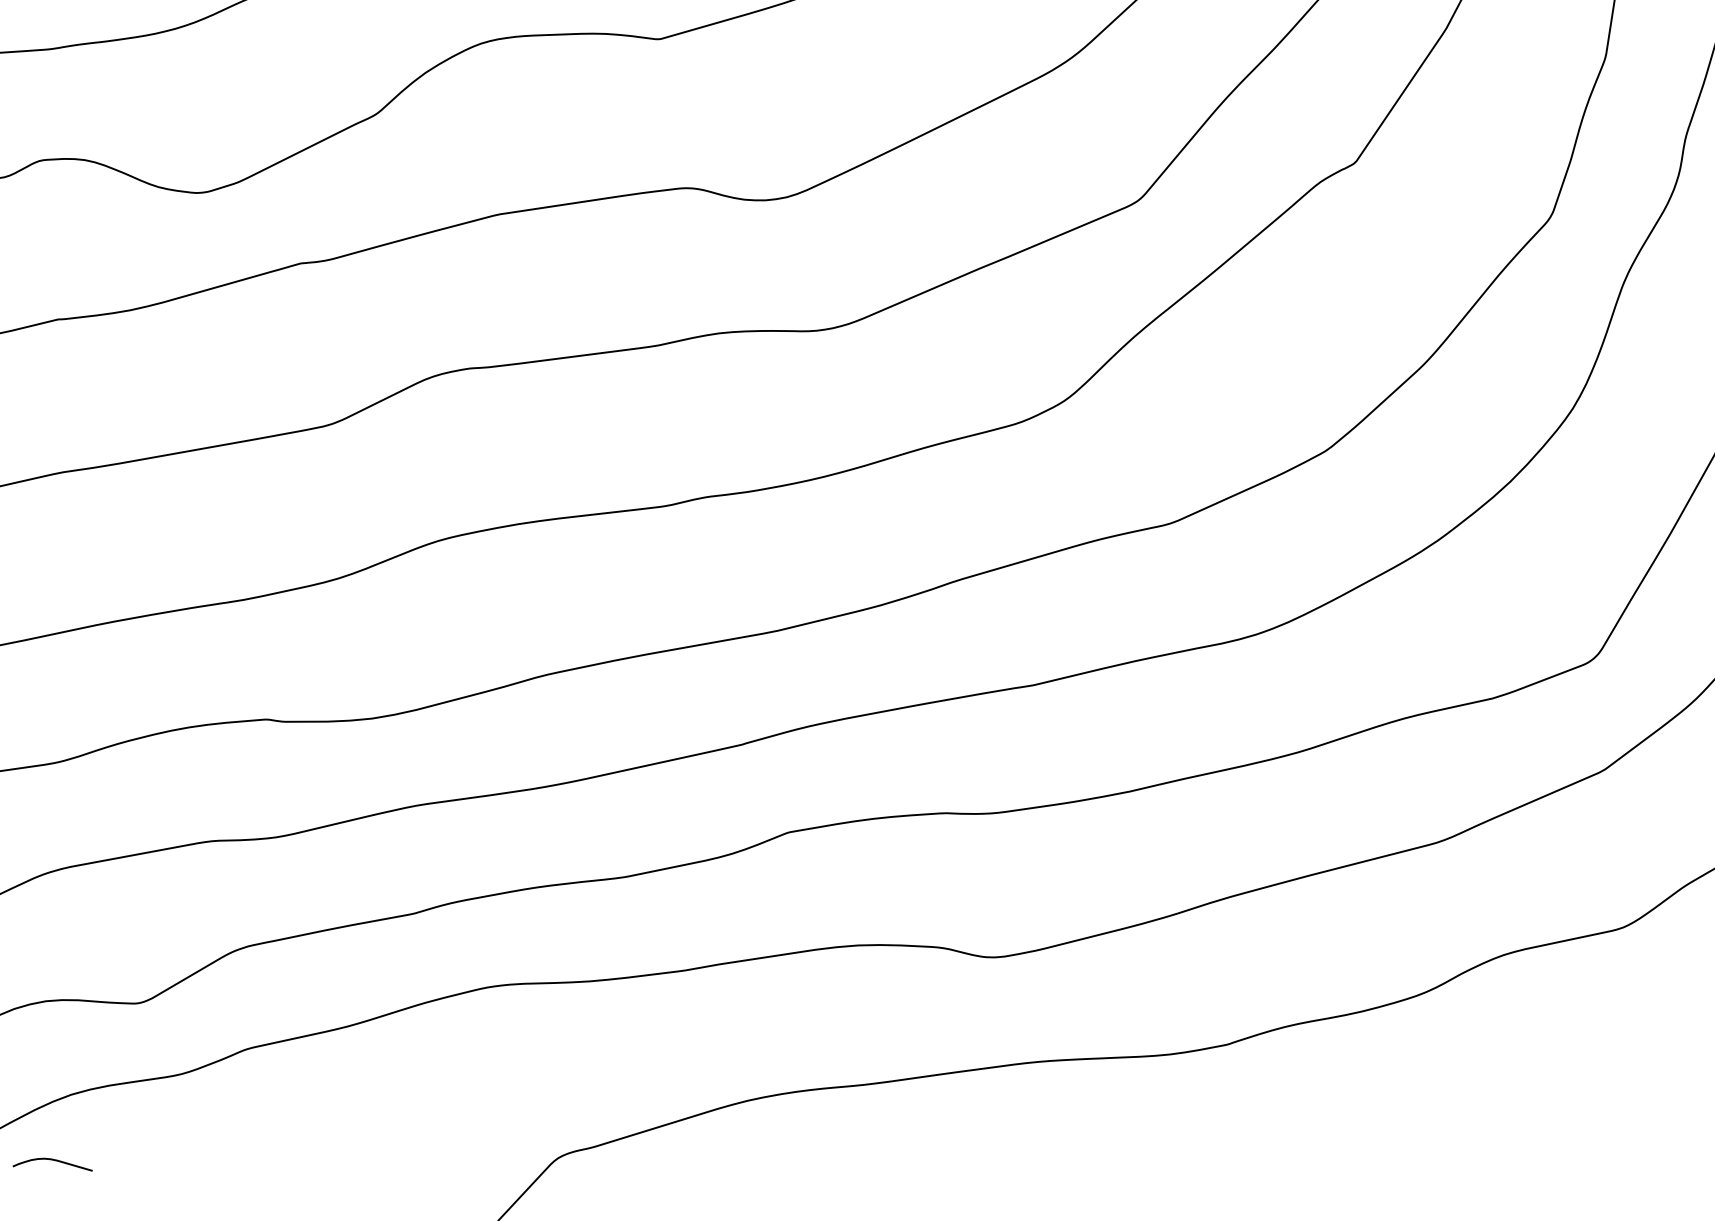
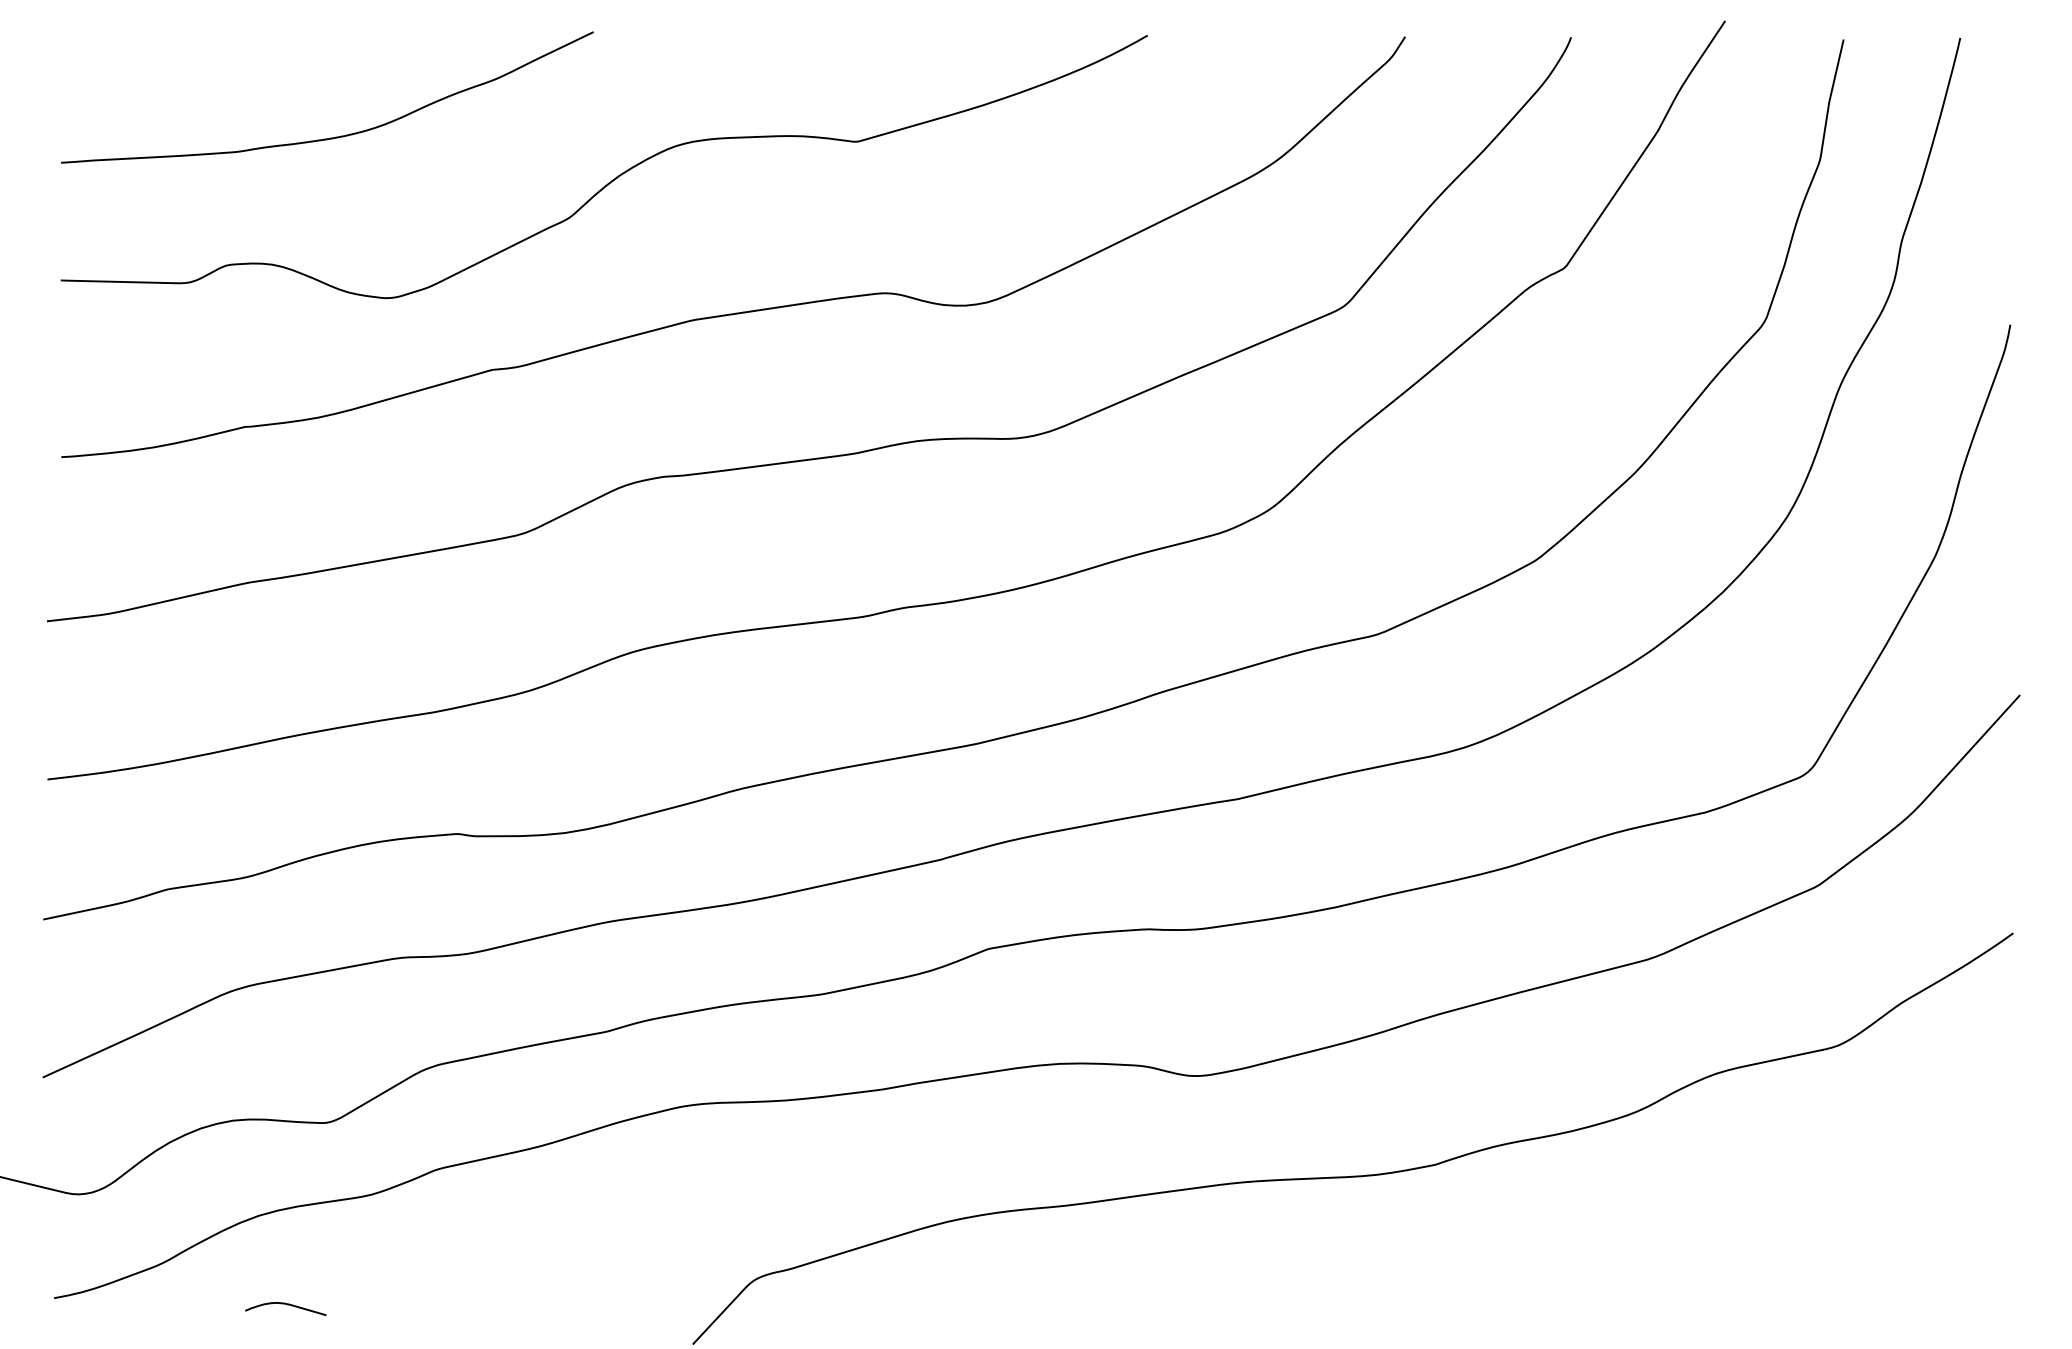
curve: (54, 1161) -> (287, 1305), moved

